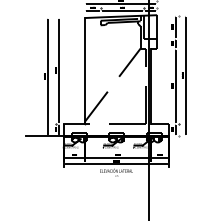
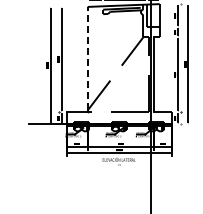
line: (85, 69) -> (88, 58), solid -> dashed

